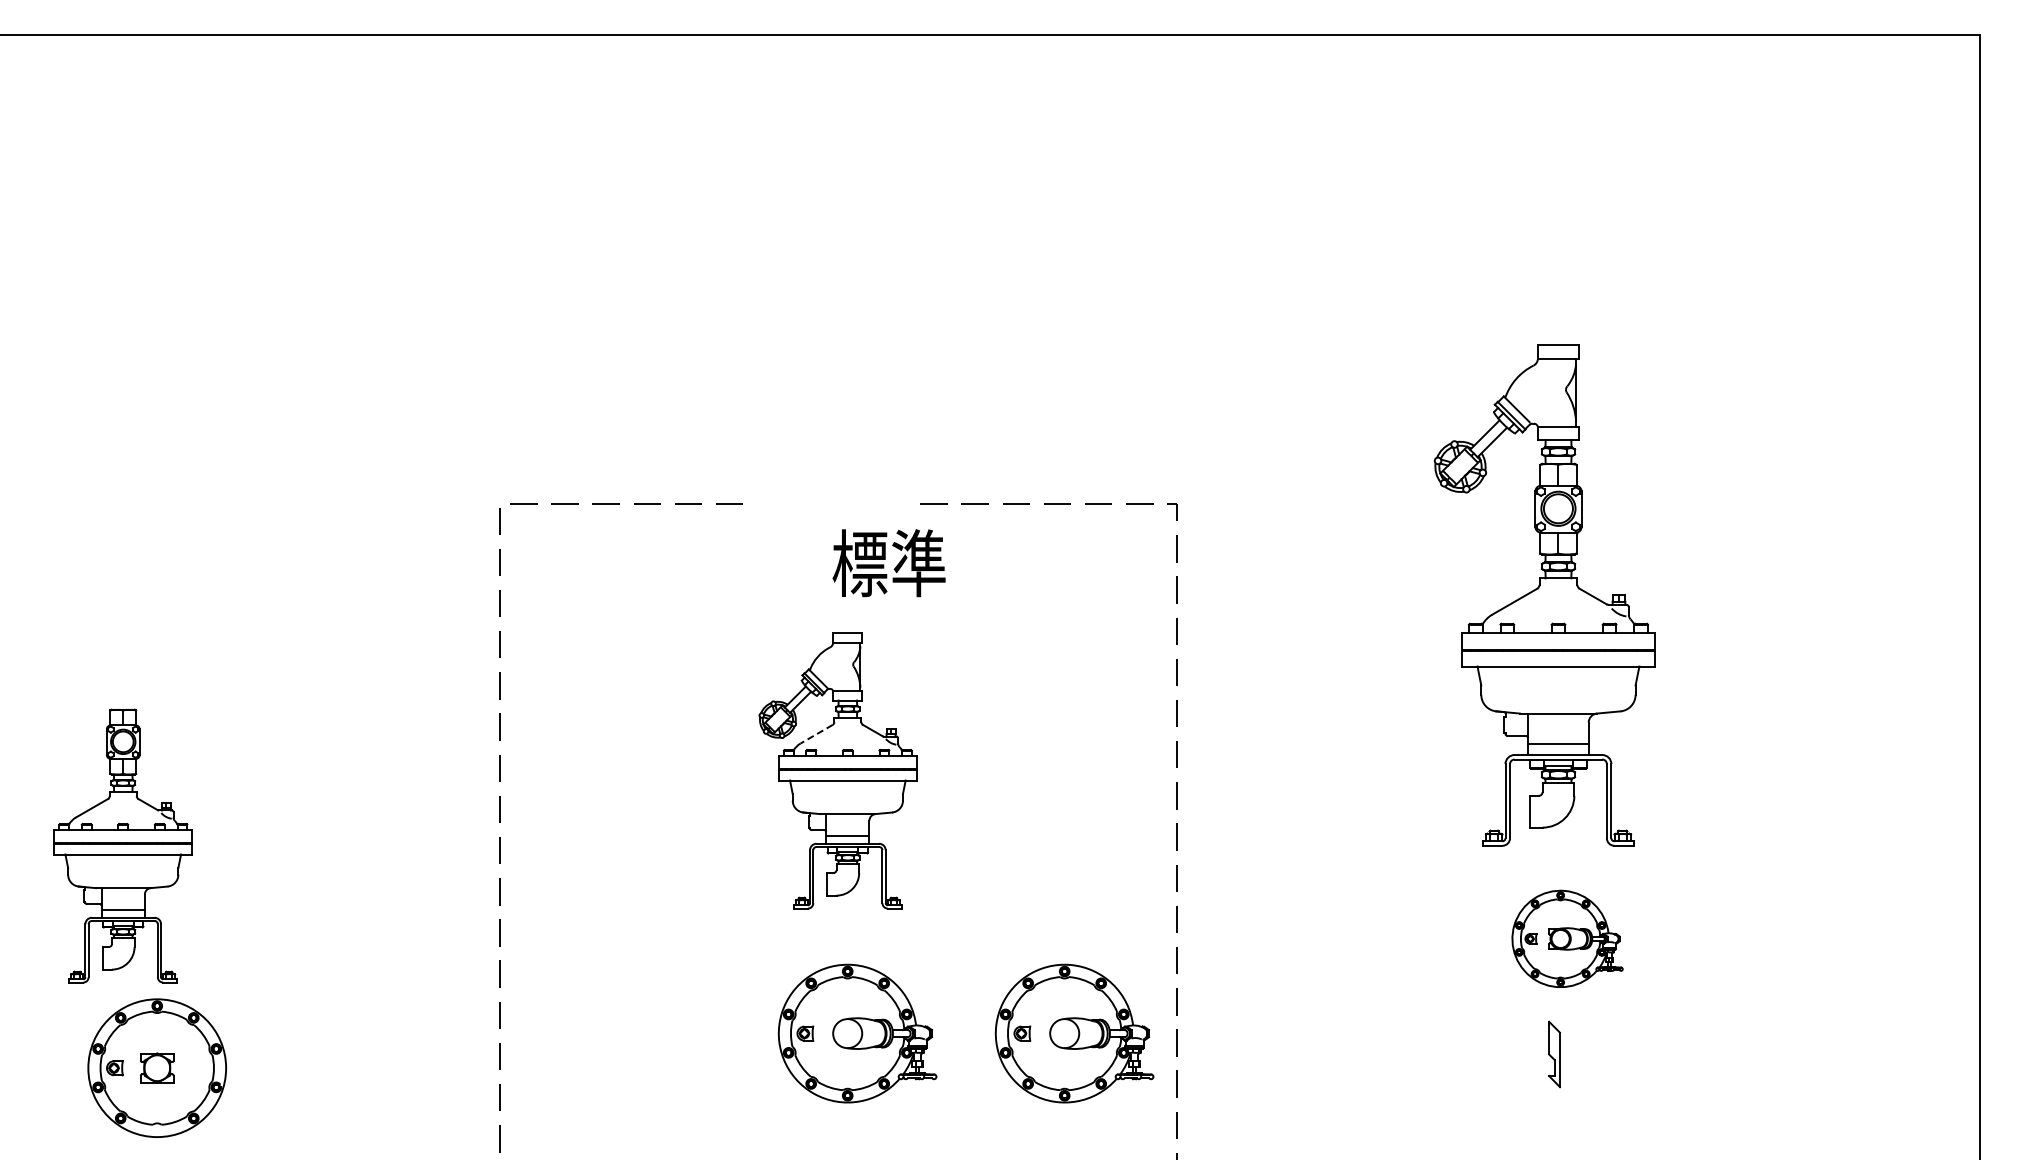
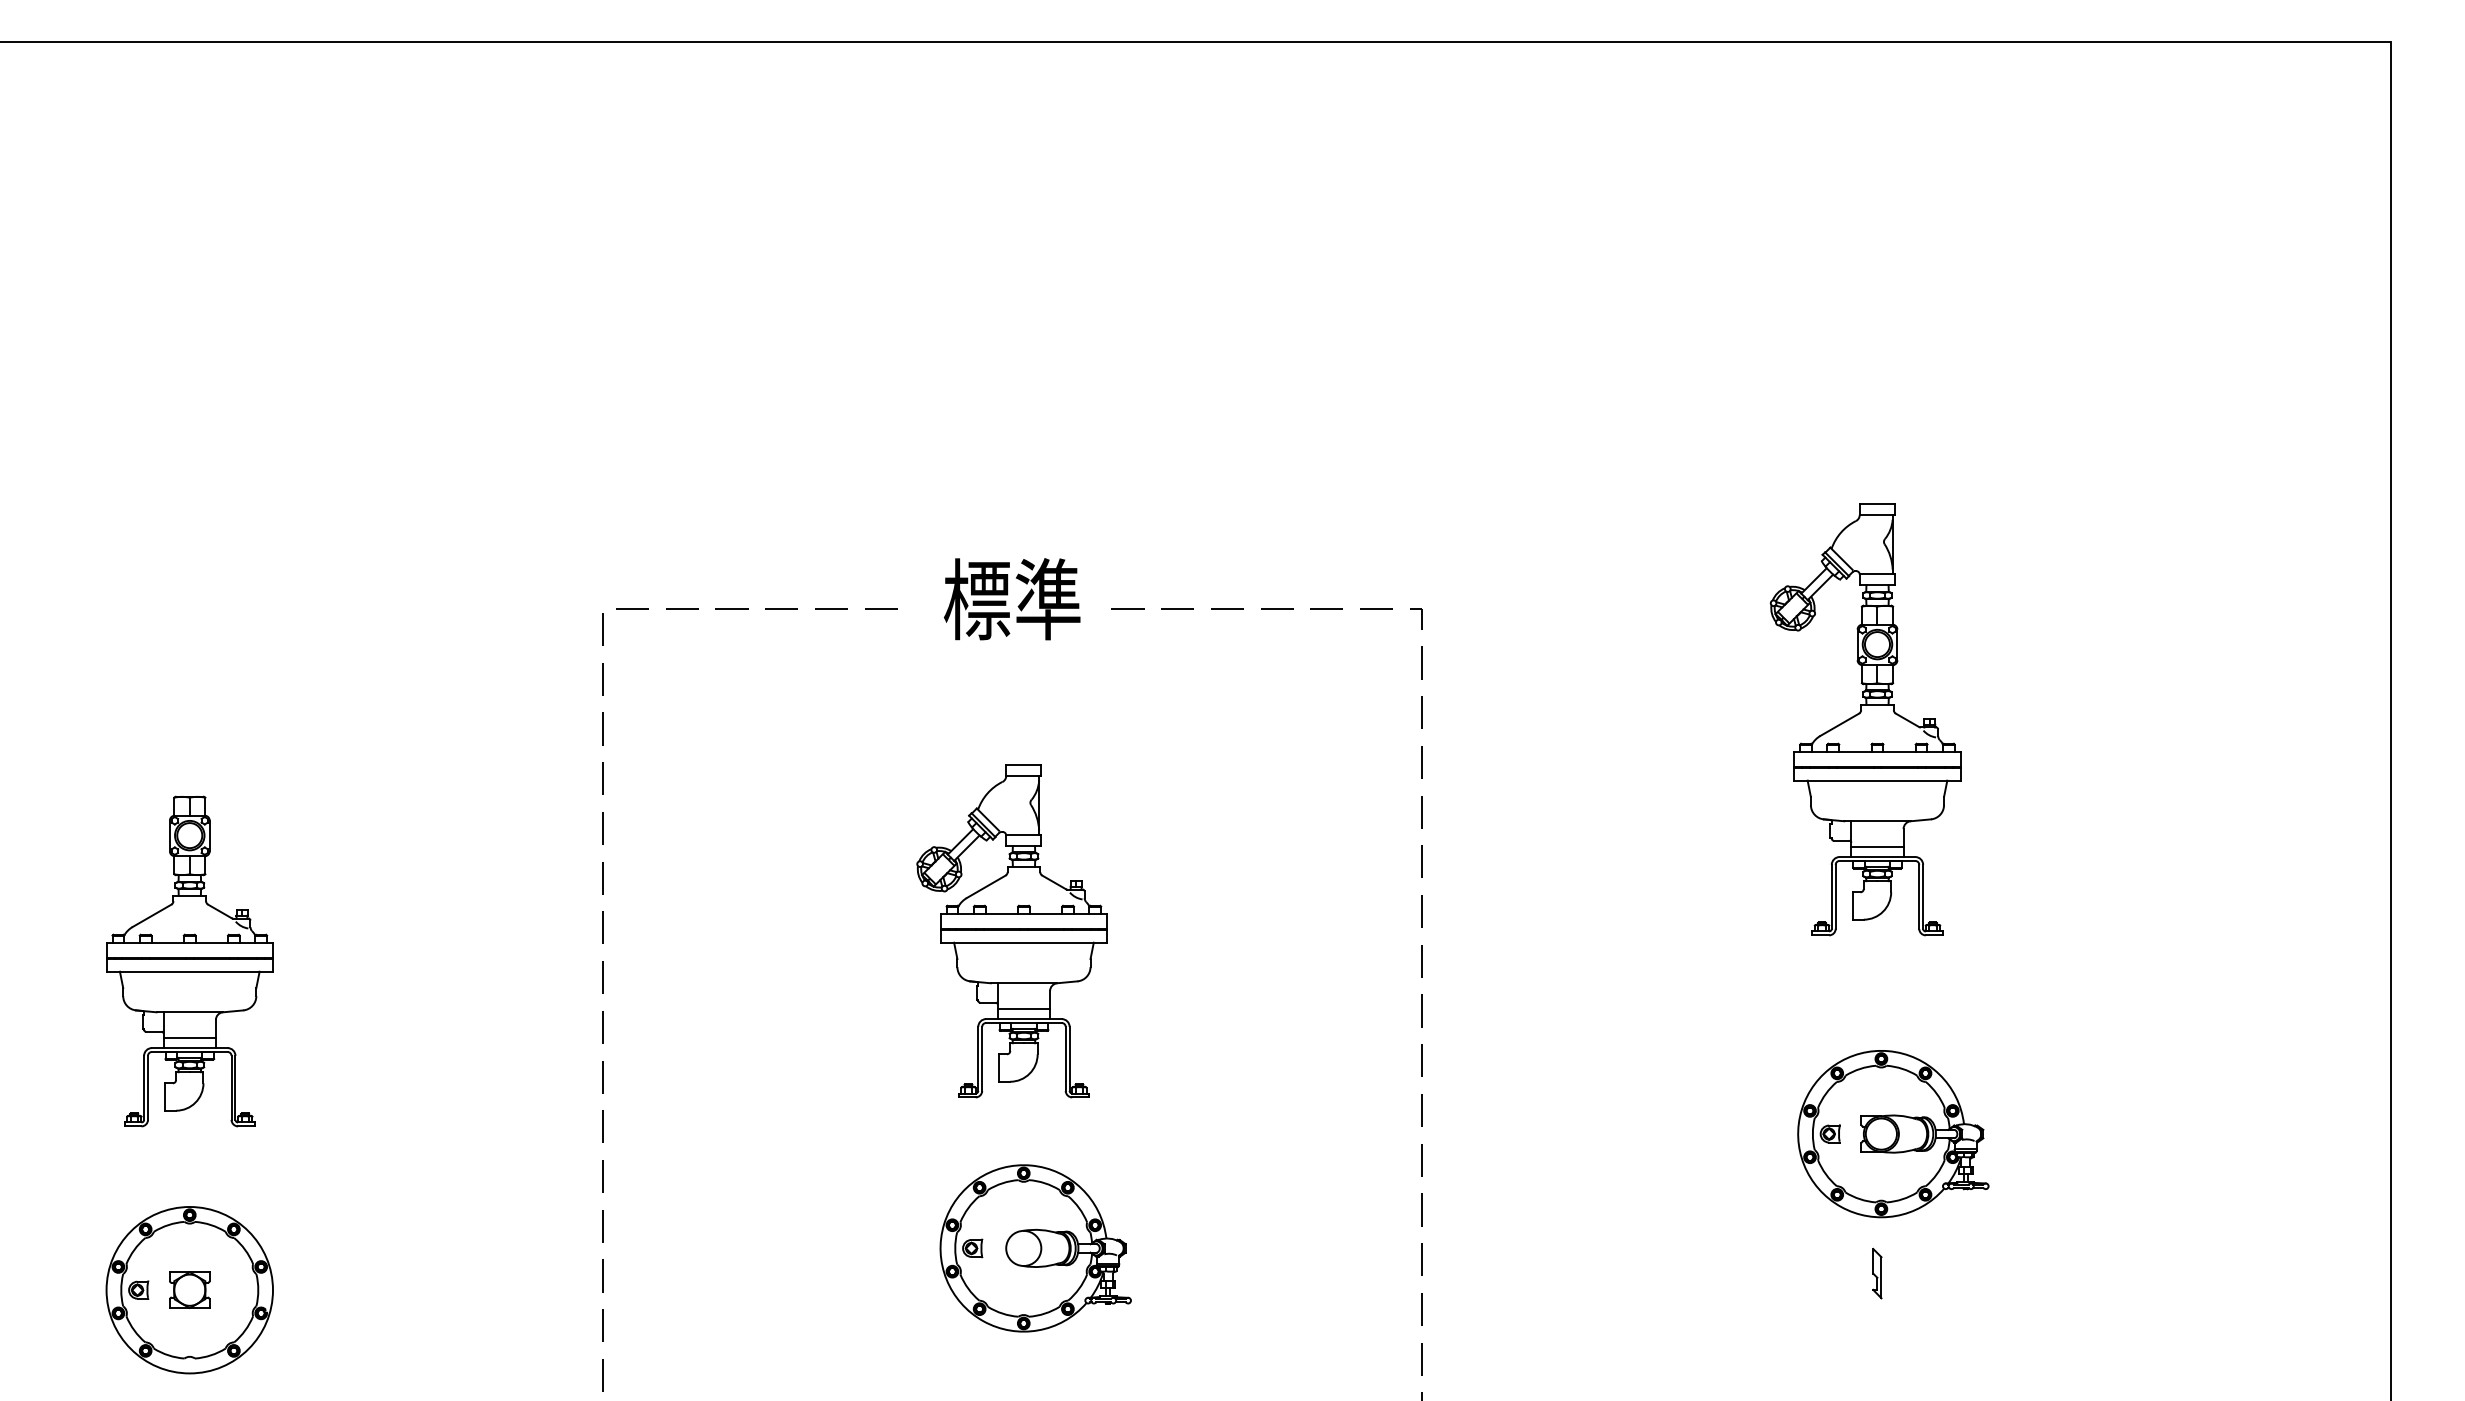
text: (888, 563) -> (1011, 599), moved
part: (1544, 595) -> (1865, 719), size x0.71
line: (816, 734) -> (986, 887), dashed -> solid
part: (122, 845) -> (188, 960), moved
part: (1567, 938) -> (1893, 1133), size x1.43
part: (1074, 1033) -> (1297, 1248), removed
part: (1553, 1054) -> (1876, 1273), size x0.62

